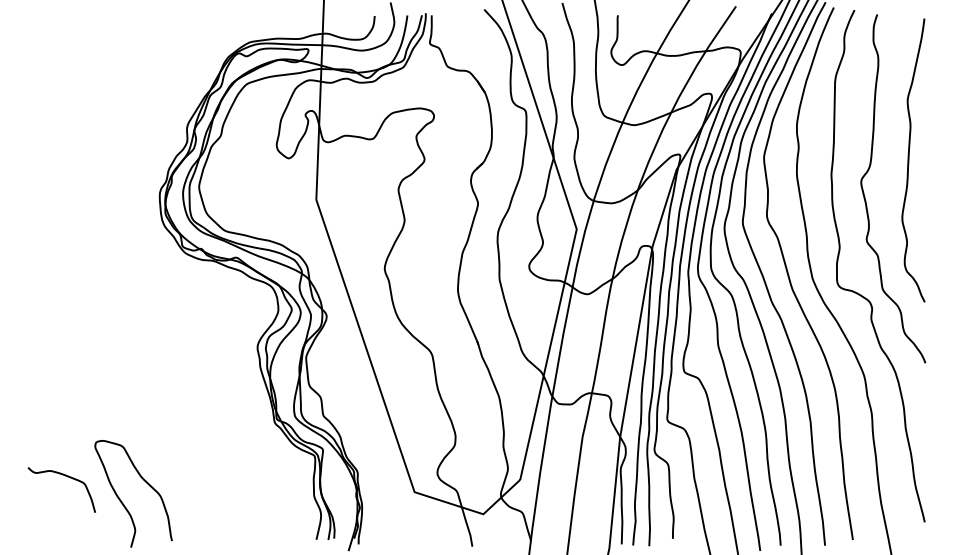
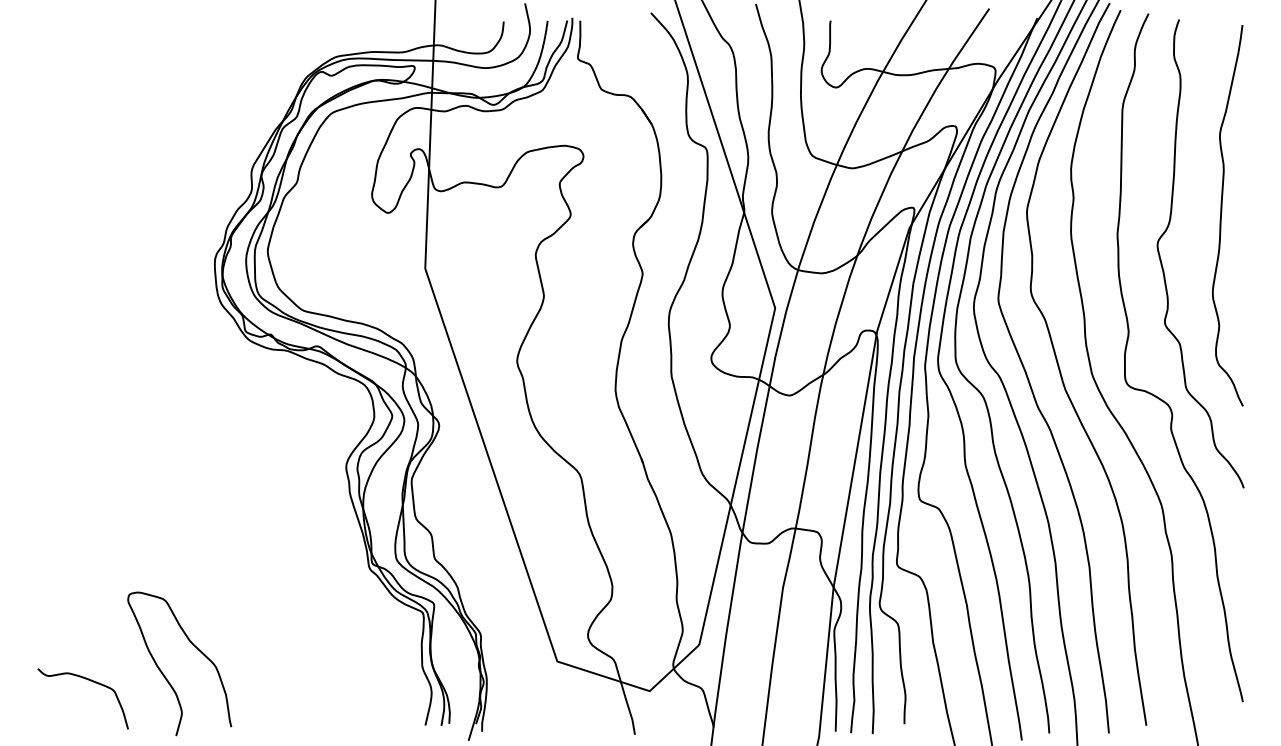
curve: (67, 477) -> (90, 682), moved

